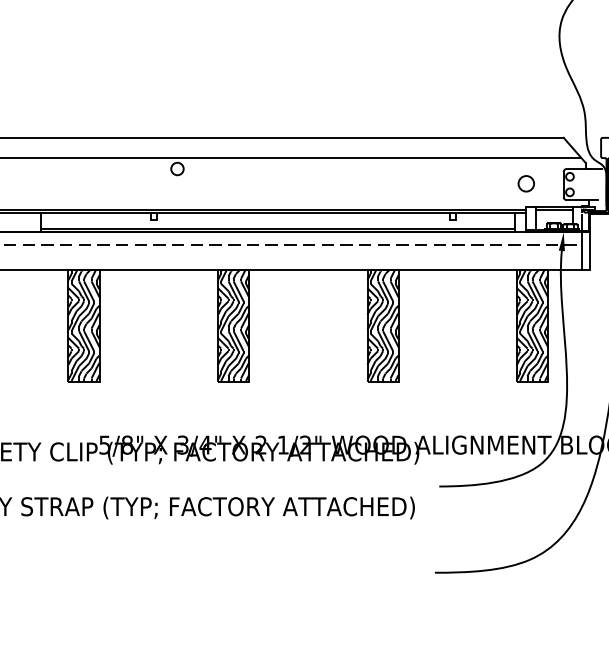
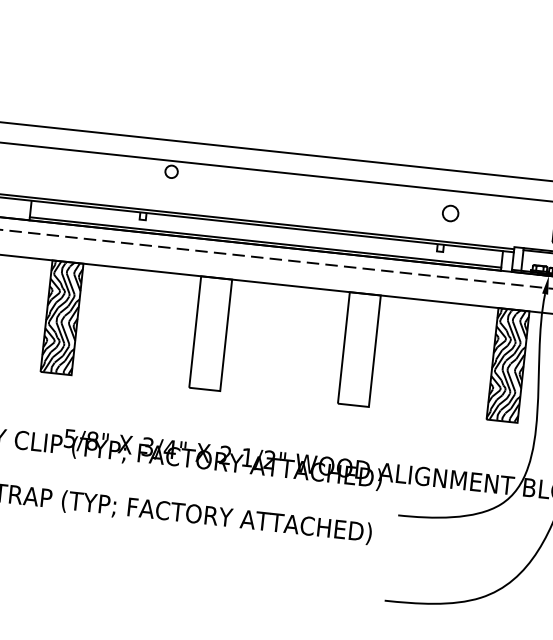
circle: (525, 183) -> (449, 213), moved
hatch: (233, 325) -> (210, 333), removed
hatch: (382, 325) -> (358, 349), removed

